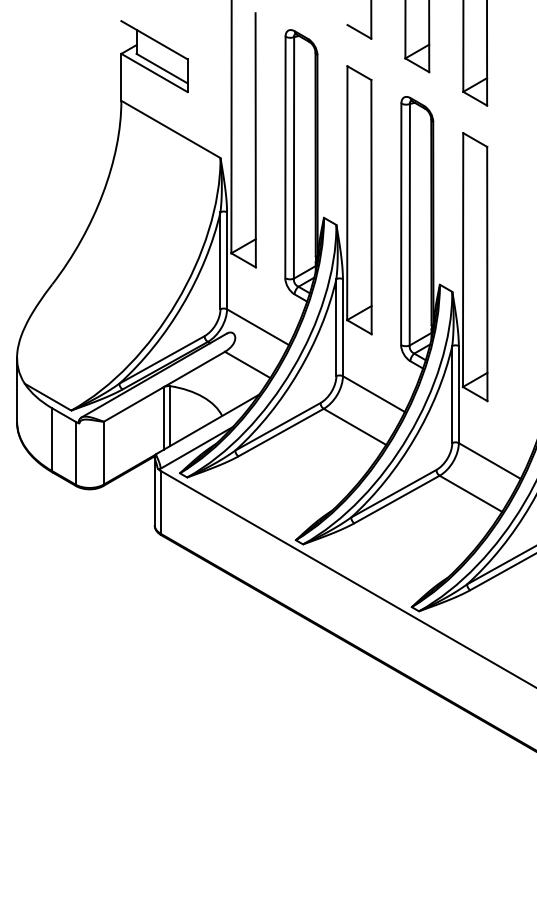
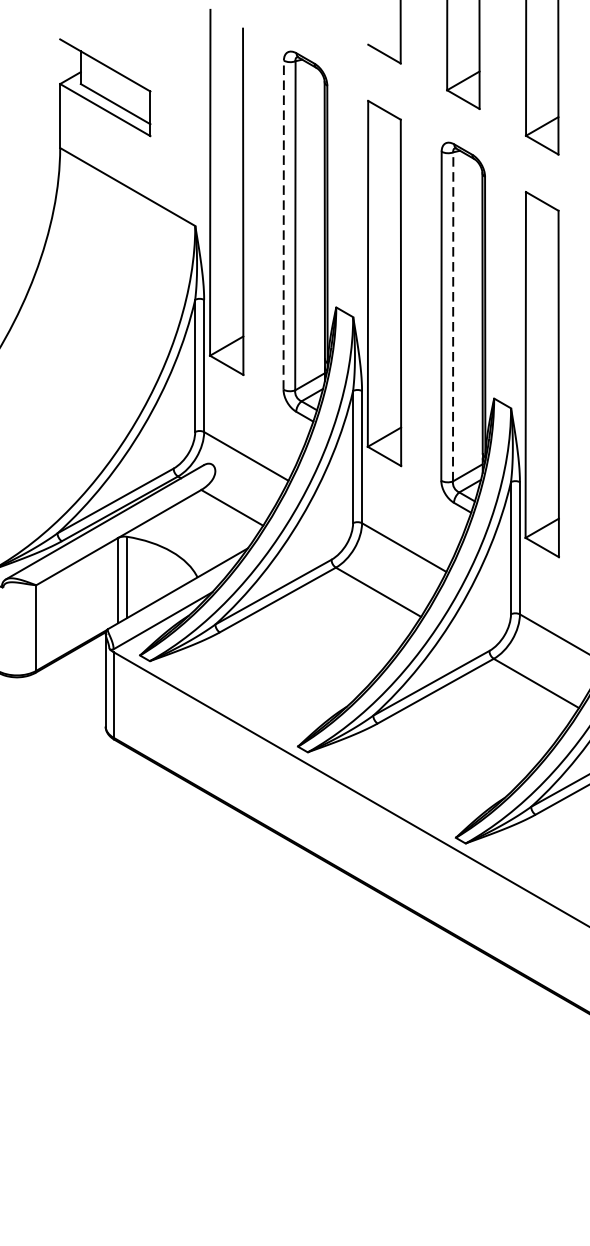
line: (285, 157) -> (283, 225), solid -> dashed
line: (409, 224) -> (452, 316), solid -> dashed

